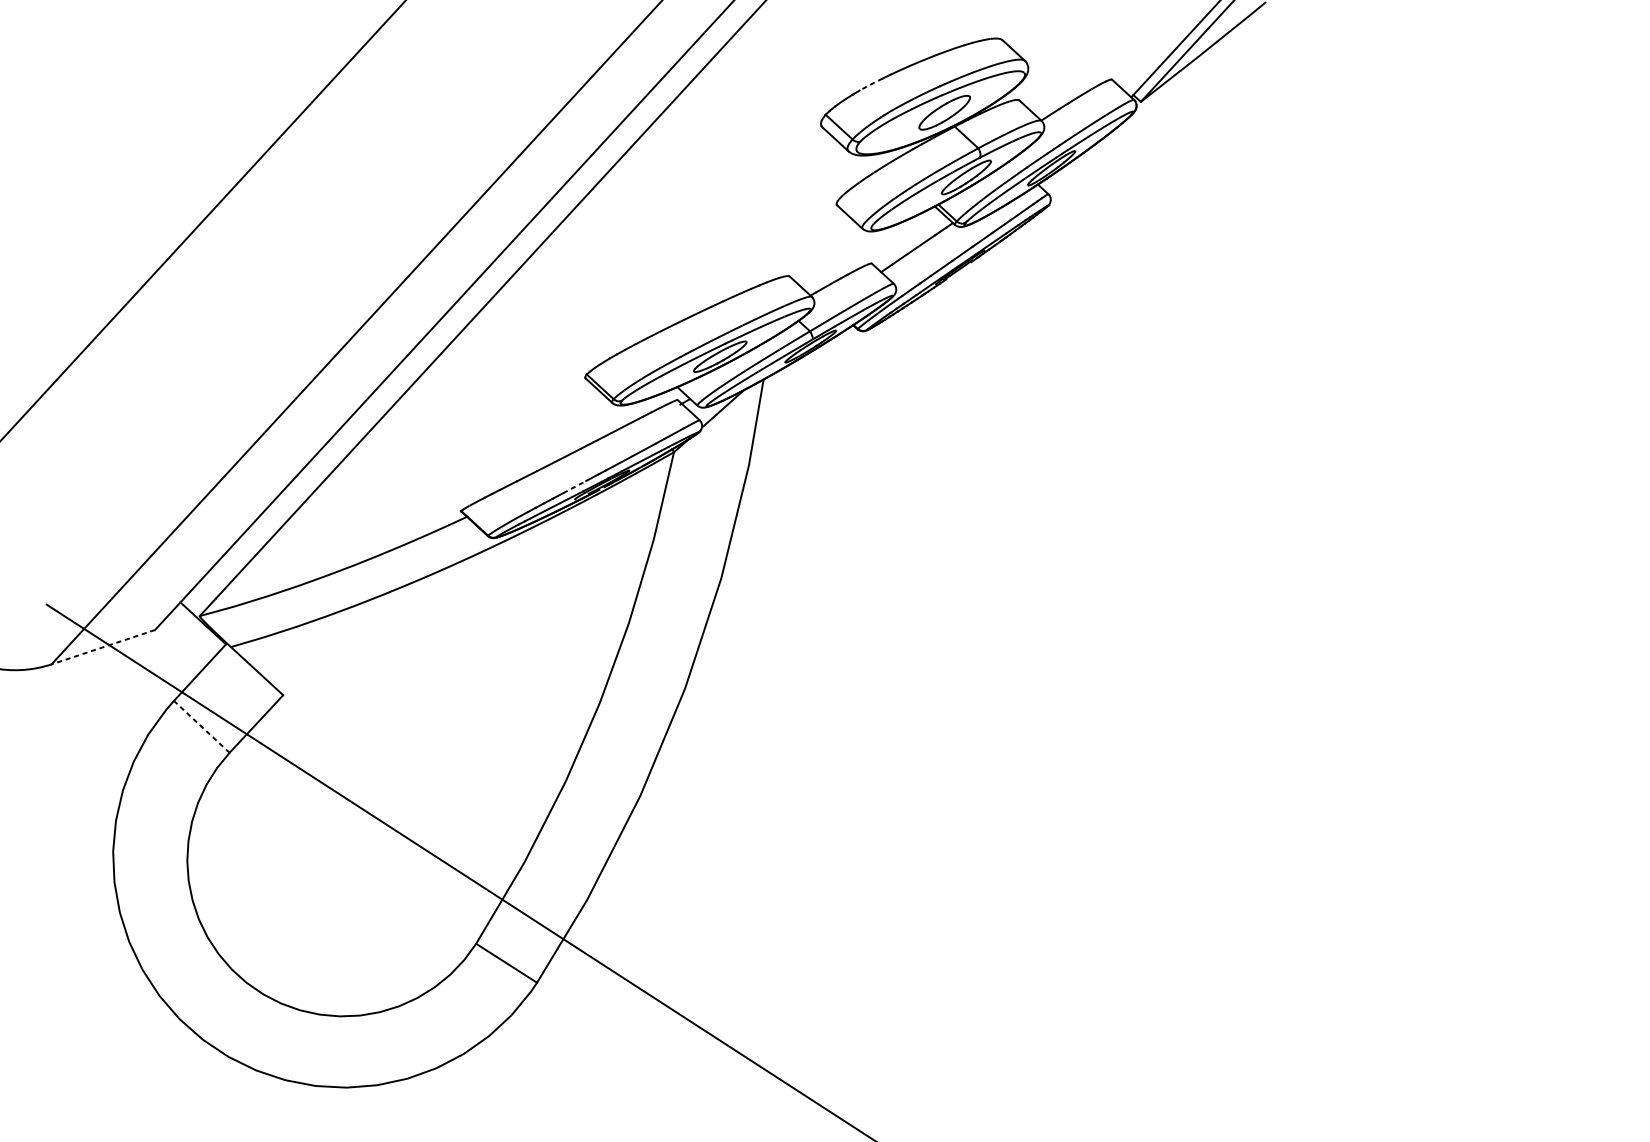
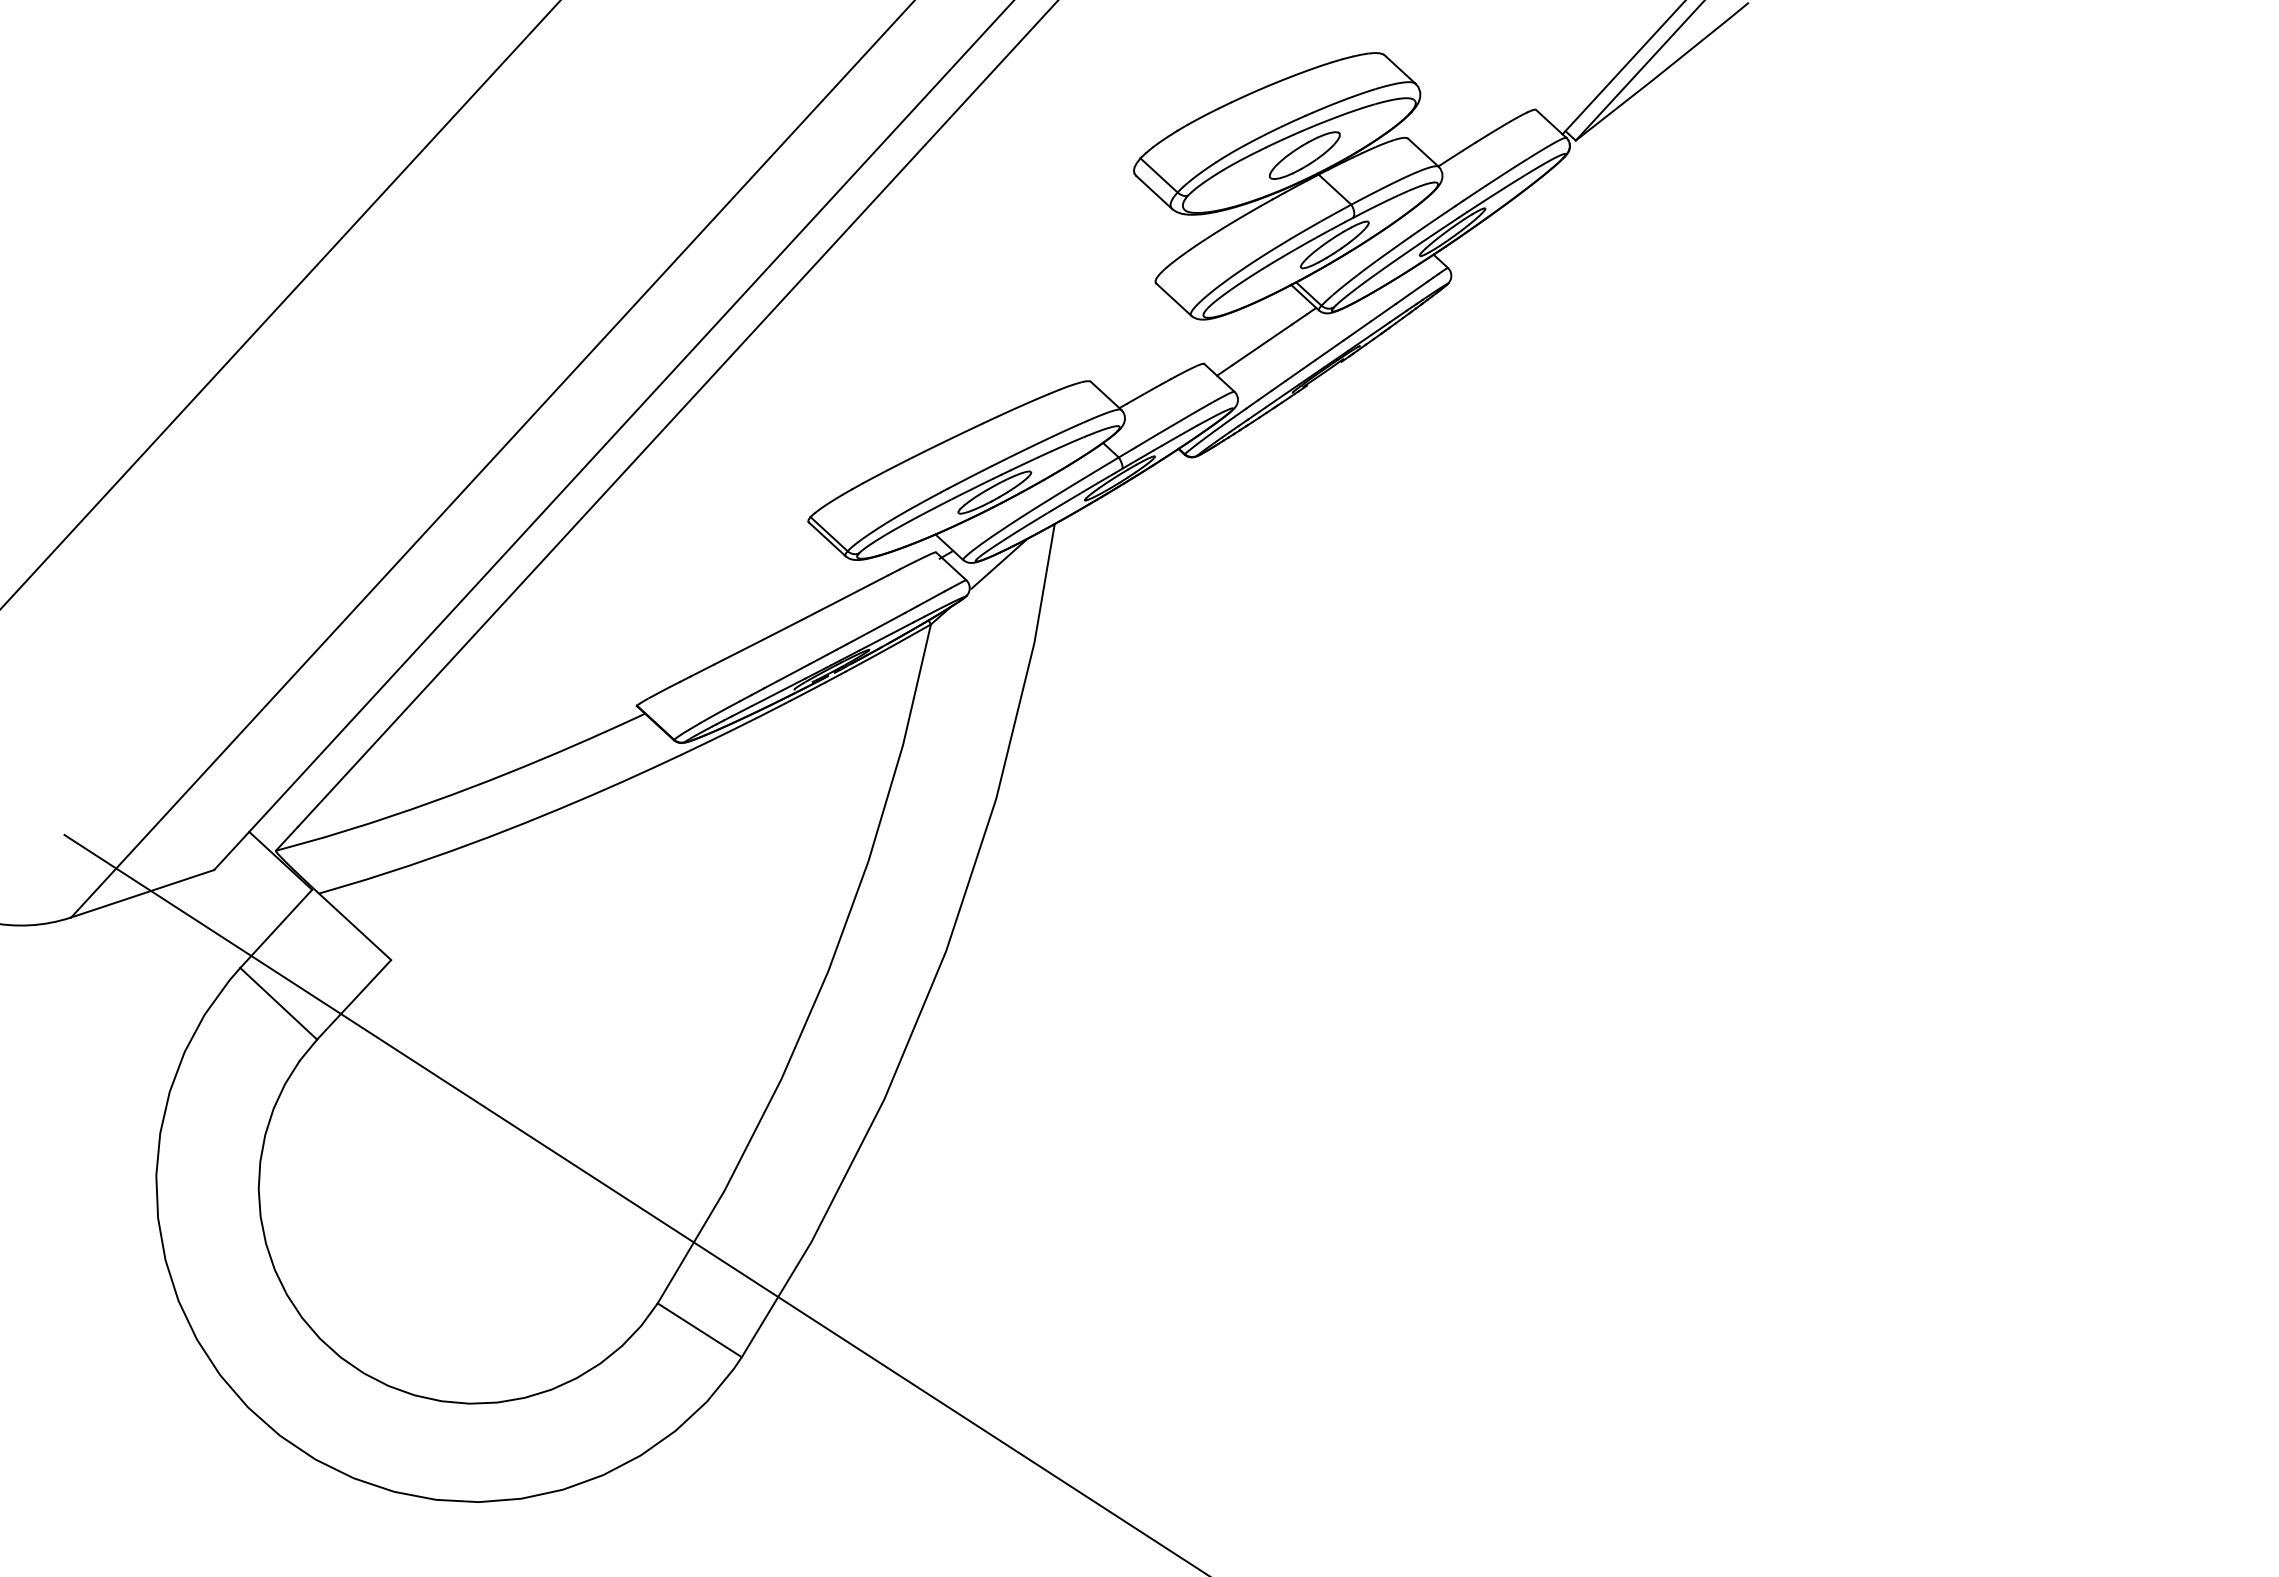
line: (870, 84) -> (1202, 116), dashed -> solid
line: (575, 487) -> (794, 672), dashed -> solid
line: (103, 647) -> (142, 893), dashed -> solid
line: (201, 726) -> (278, 1003), dashed -> solid

